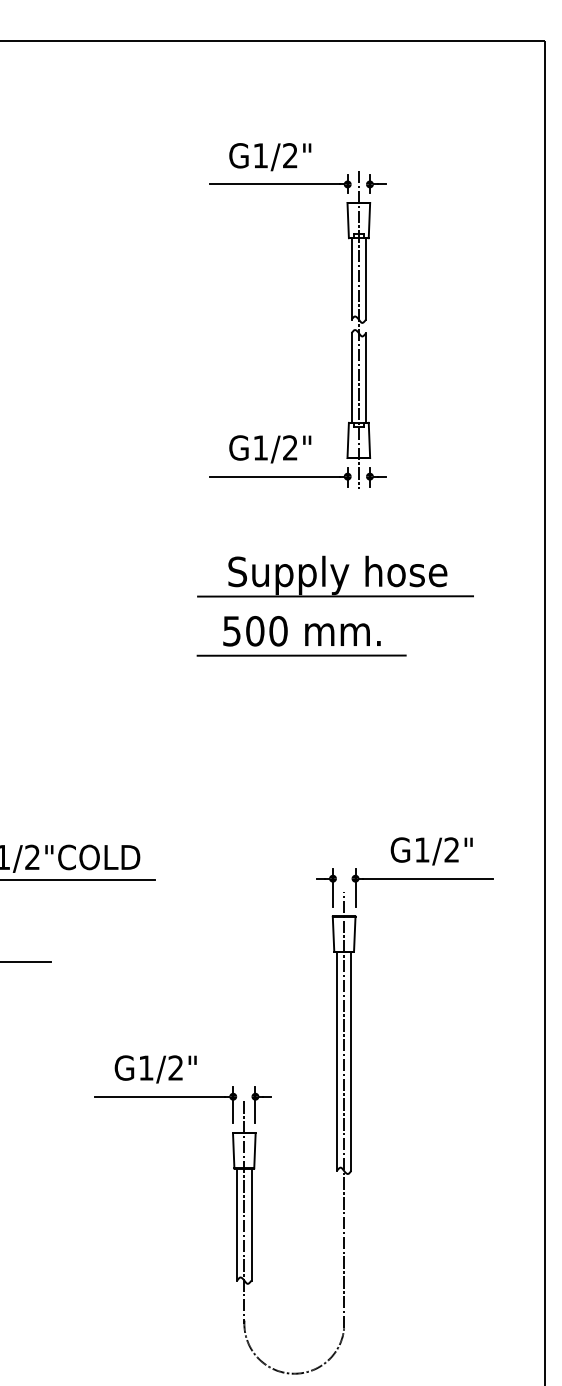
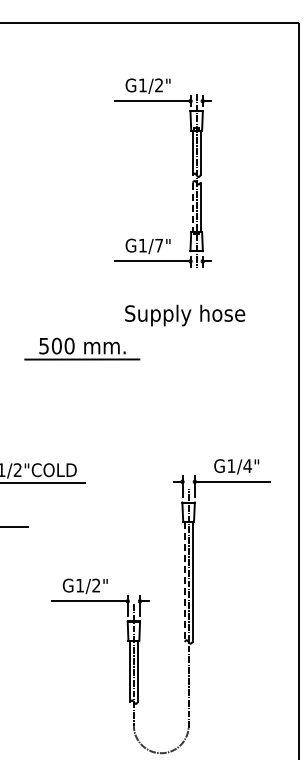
line: (351, 378) -> (192, 207), solid -> dashed
text: (289, 447) -> (158, 245), G1/2" -> G1/7"
line: (334, 595) -> (183, 326), removed
part: (301, 635) -> (82, 348), moved
text: (451, 848) -> (247, 465), G1/2" -> G1/4"
line: (336, 1060) -> (184, 581), solid -> dashed

